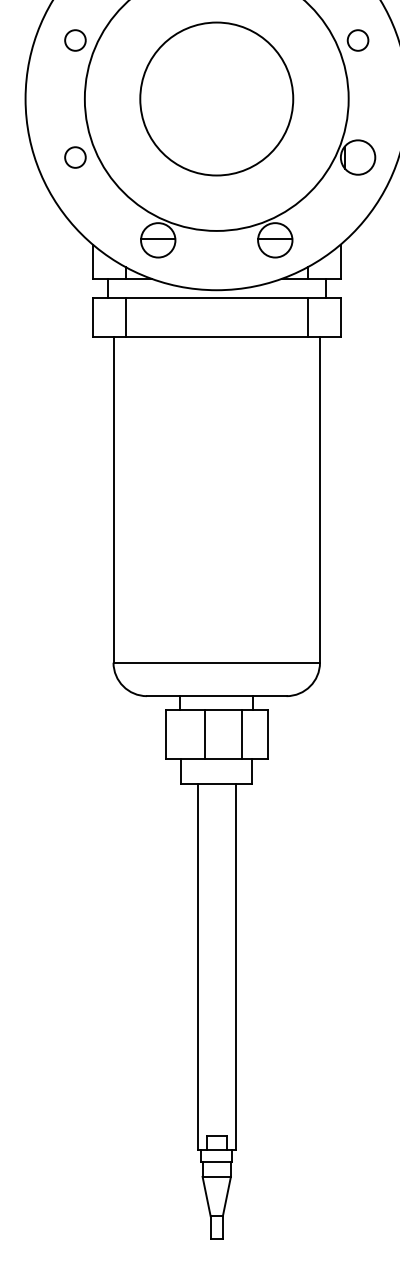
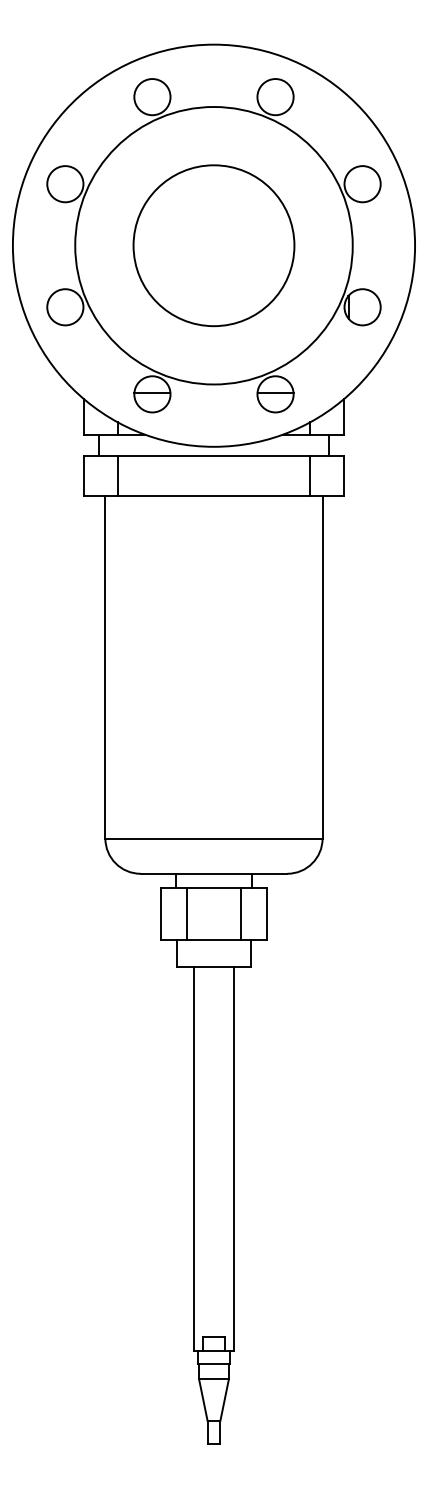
circle: (75, 40) -> (65, 184), size x1.67
circle: (357, 40) -> (362, 184), size x1.67
circle: (75, 157) -> (65, 307), size x1.67
line: (204, 733) -> (187, 913), moved

